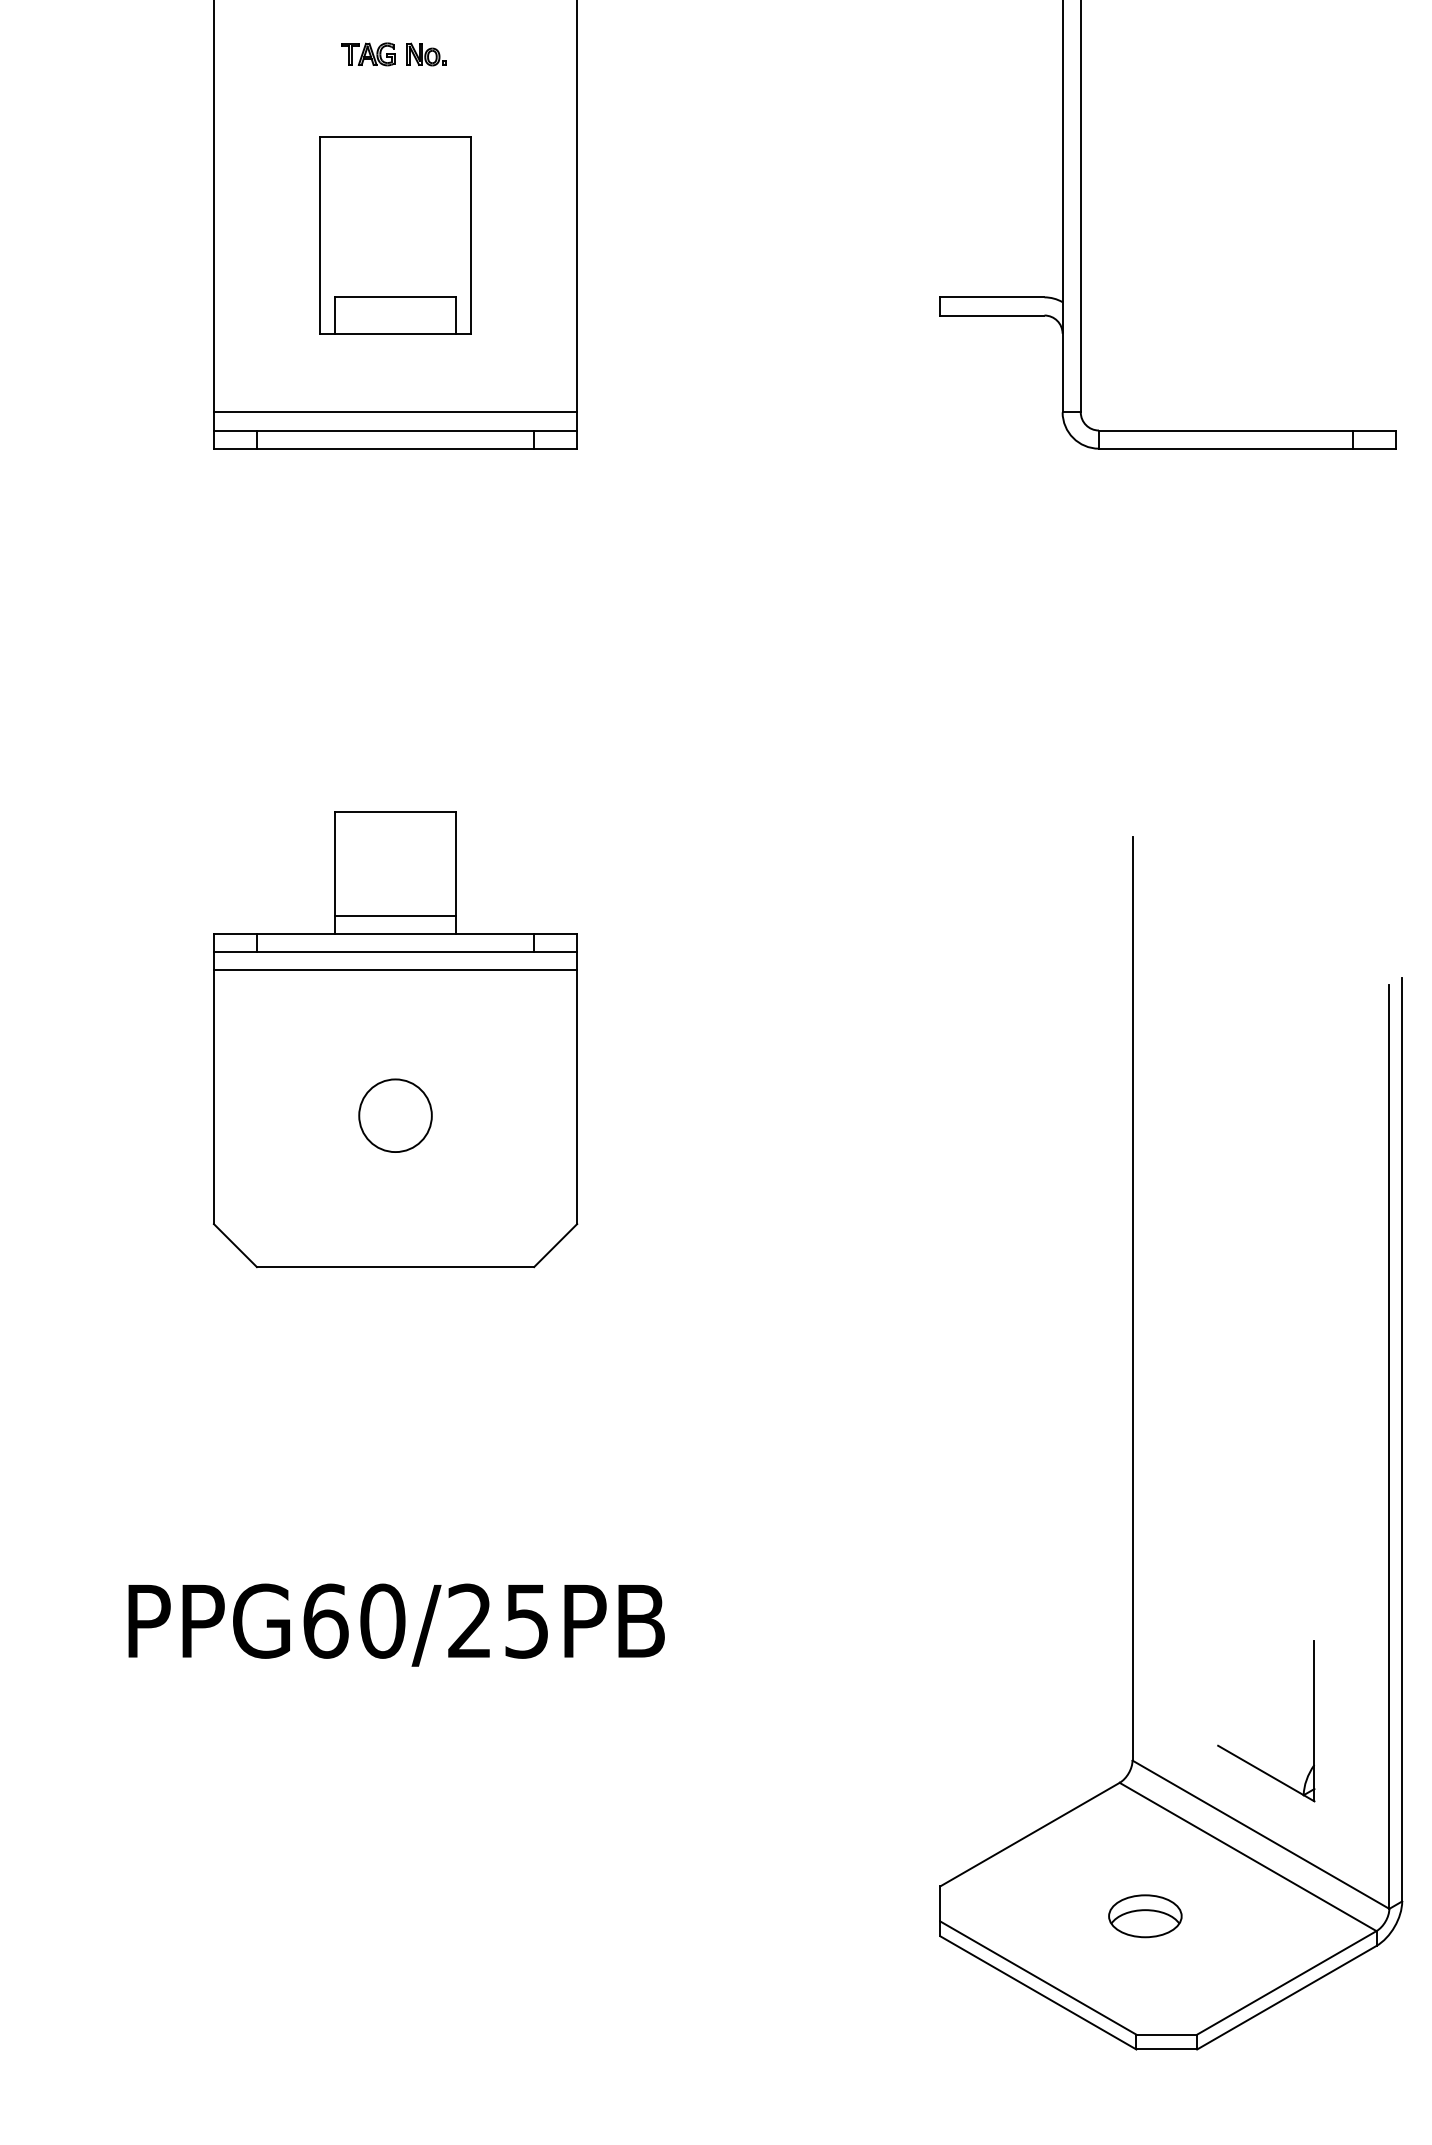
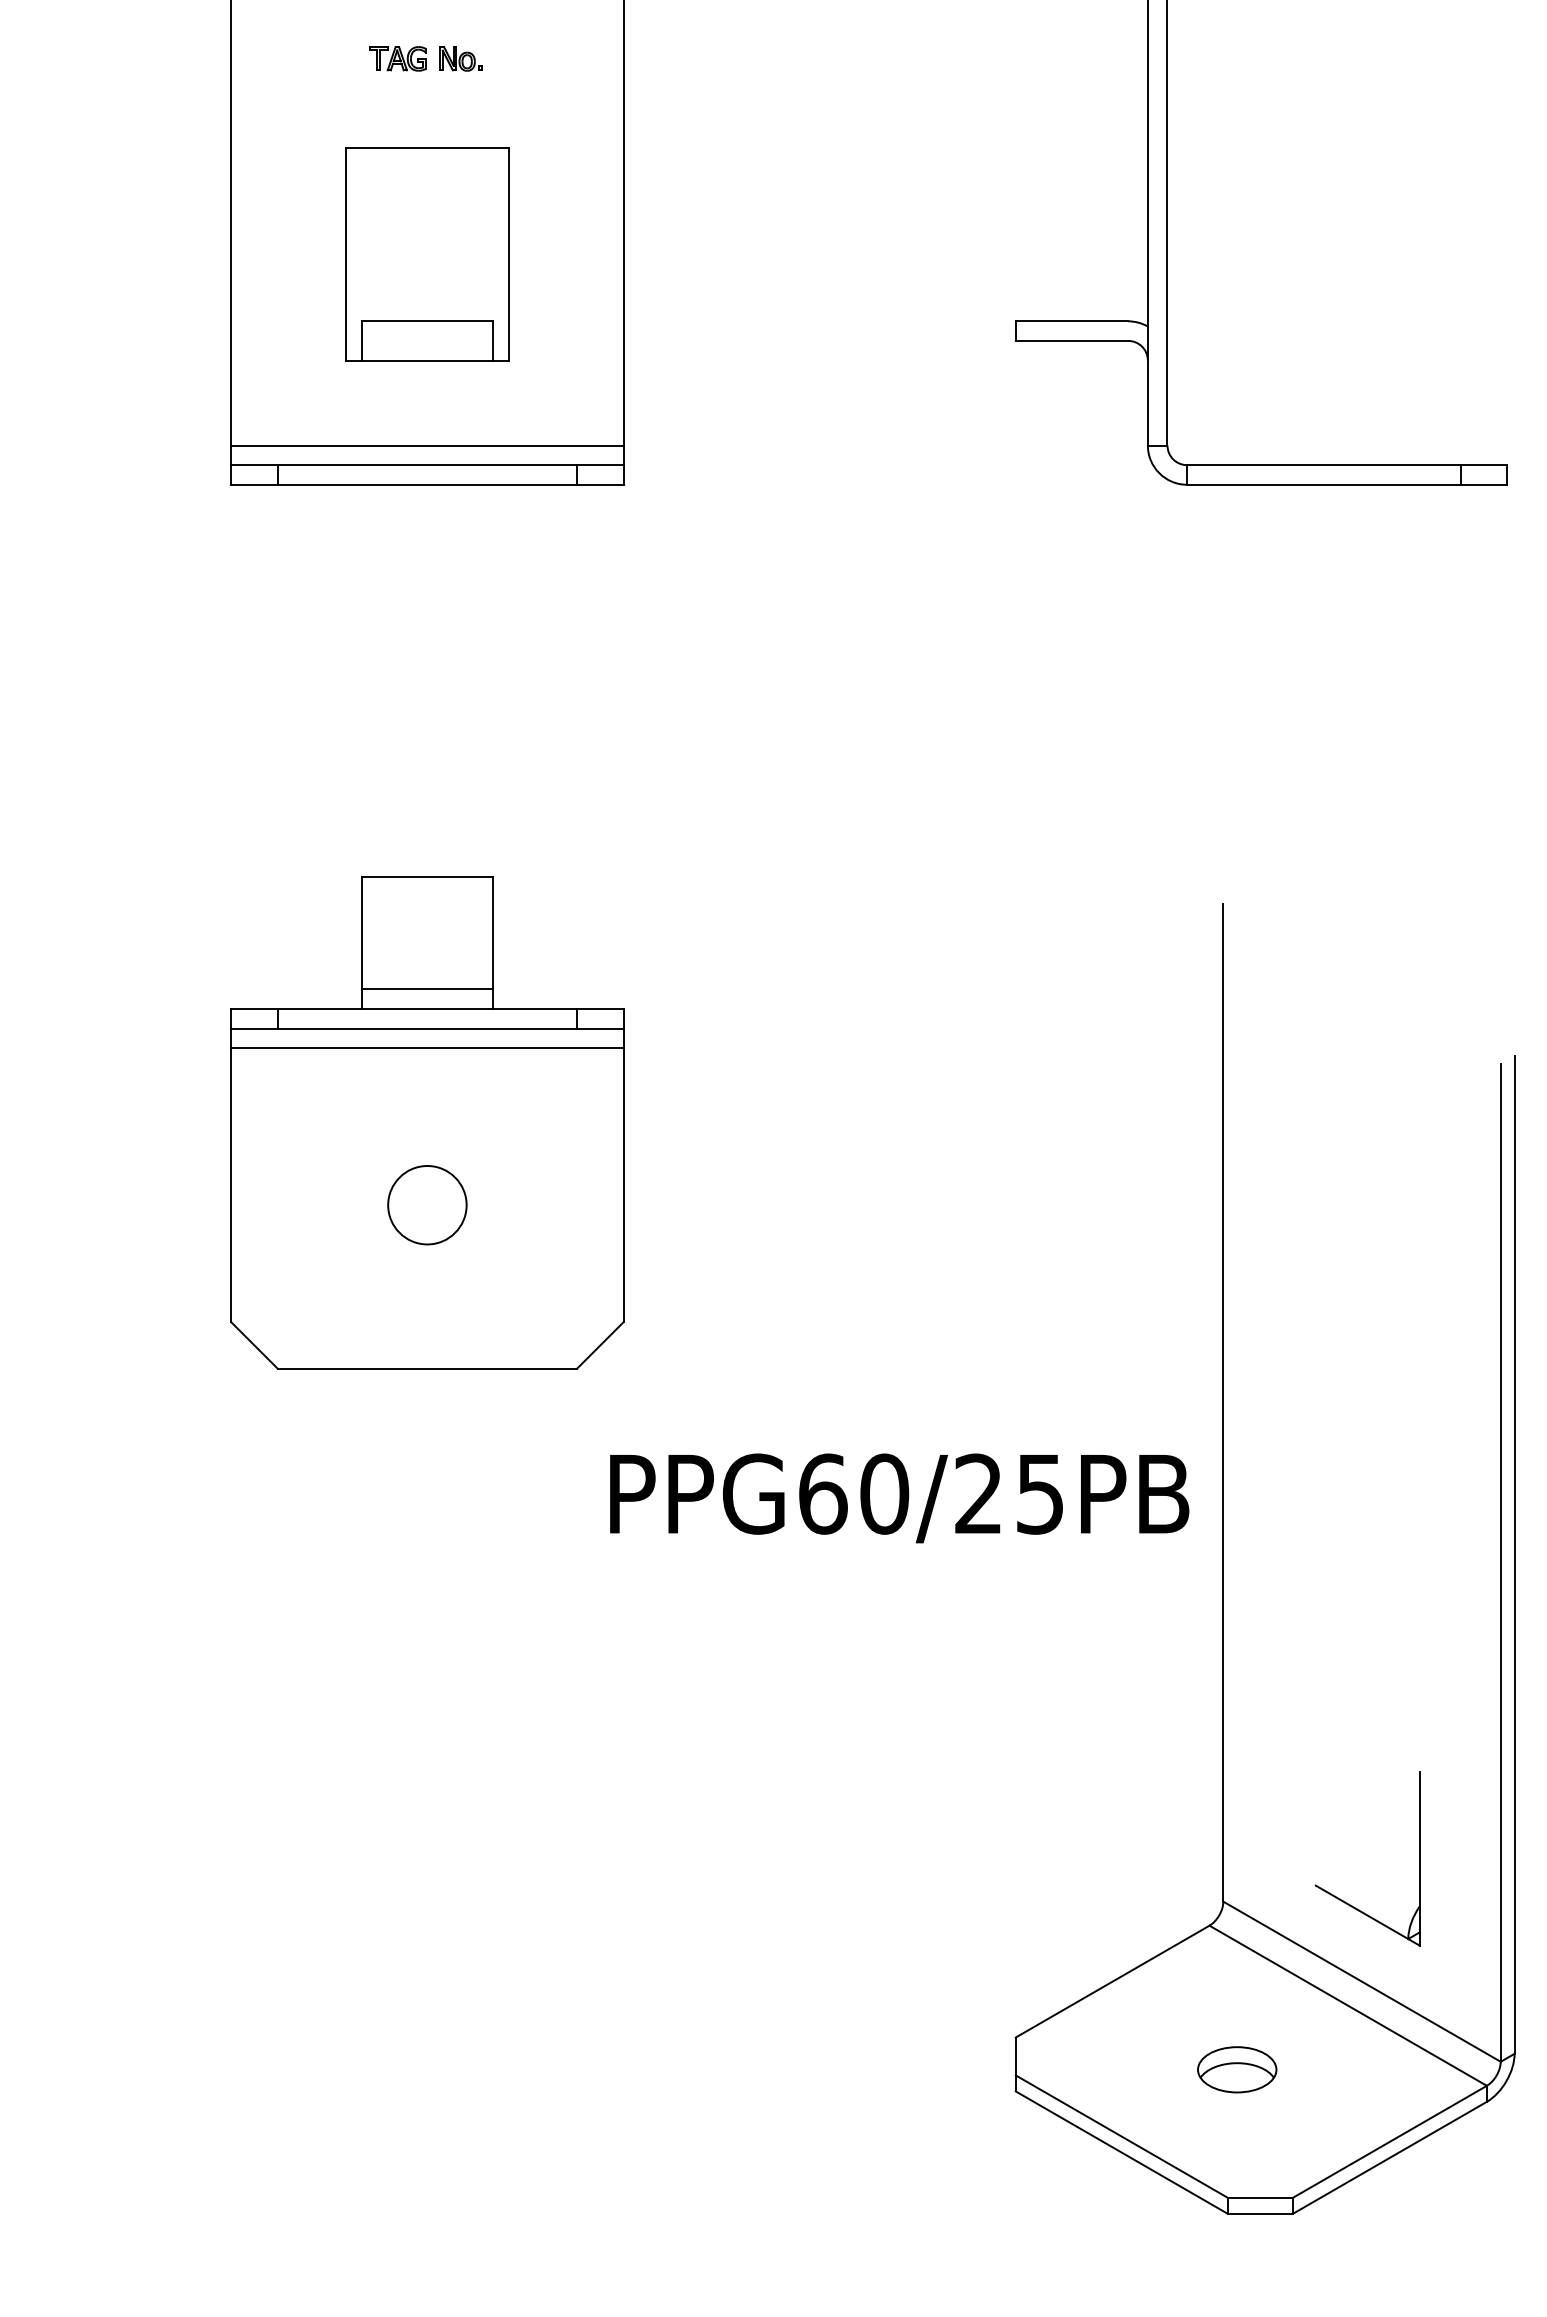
text: (396, 1625) -> (899, 1498), moved

